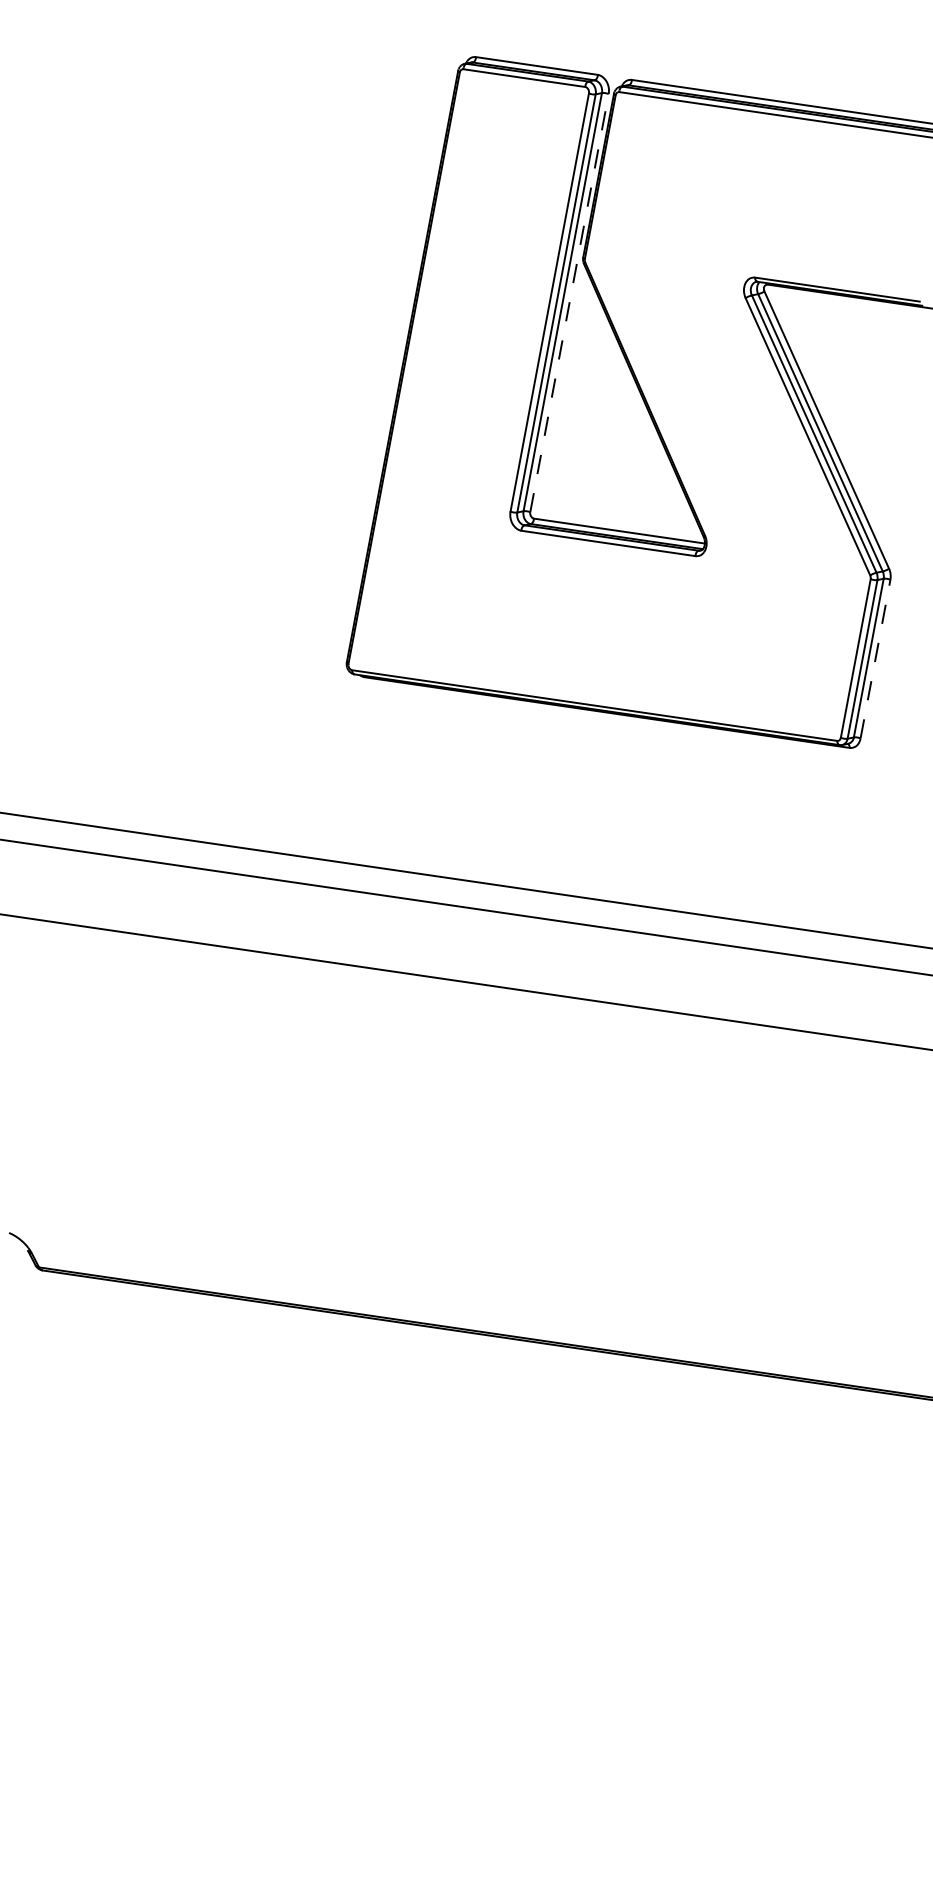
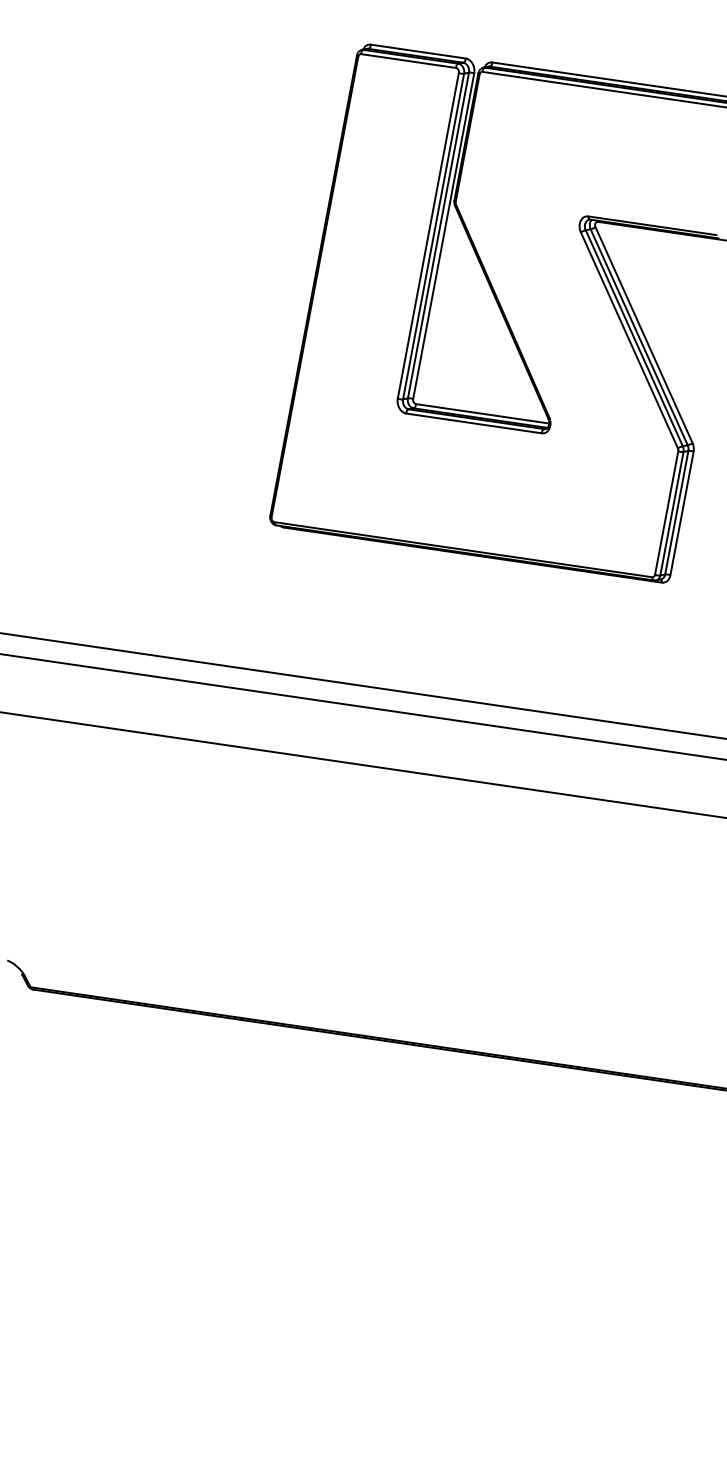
line: (569, 303) -> (443, 236), dashed -> solid
line: (875, 659) -> (682, 513), dashed -> solid

